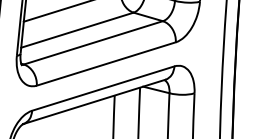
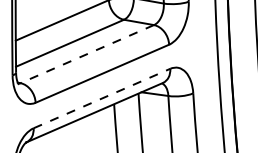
line: (93, 43) -> (87, 54), solid -> dashed
line: (103, 88) -> (102, 98), solid -> dashed

